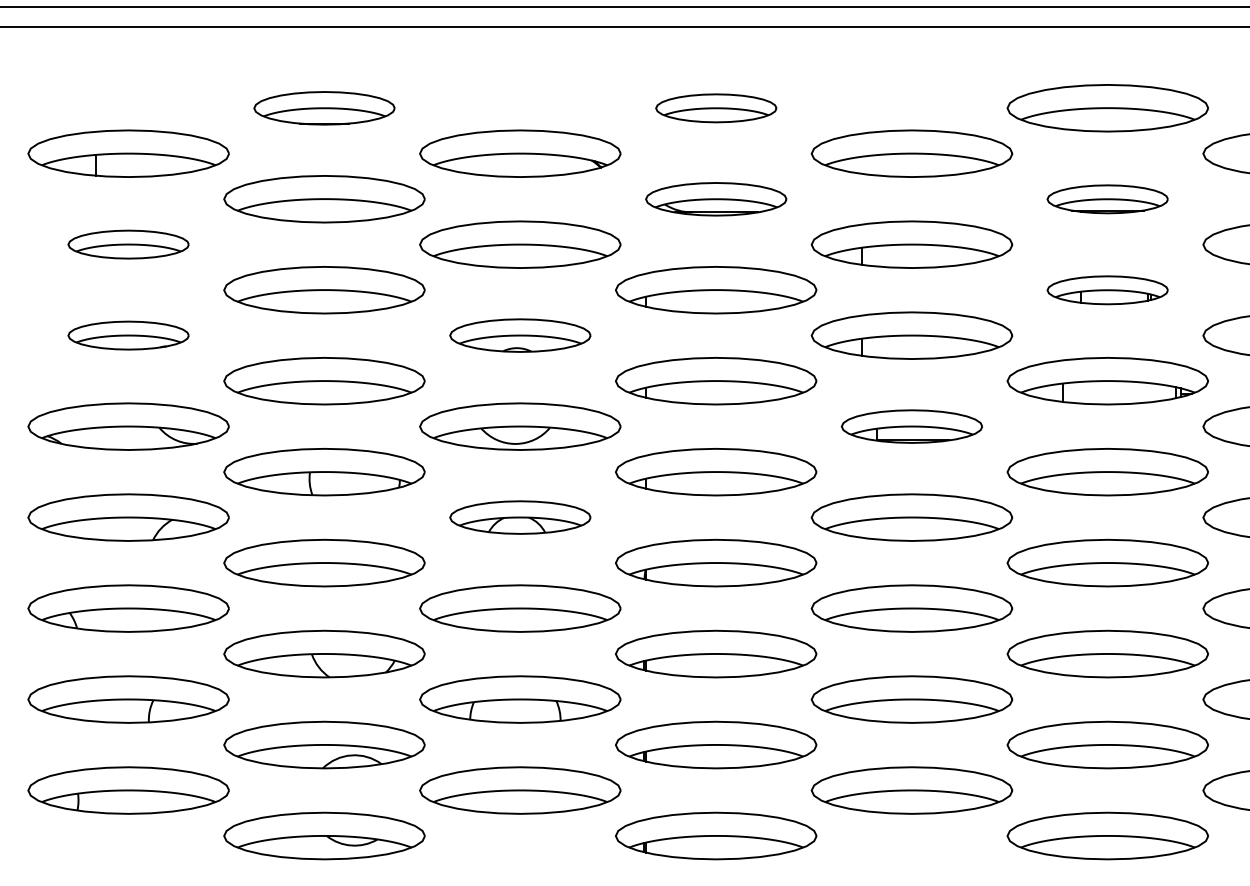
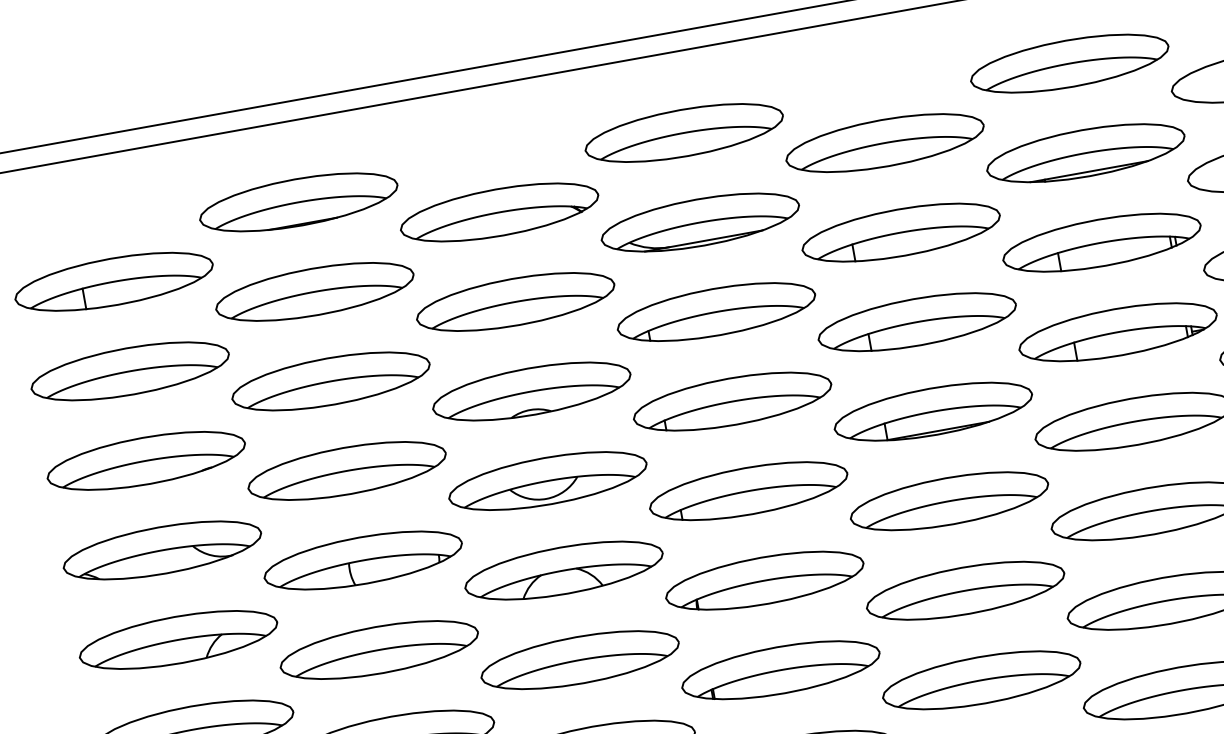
part: (324, 108) -> (298, 202), size x1.43
part: (716, 108) -> (684, 133), size x1.67
part: (716, 199) -> (700, 222), size x1.43
part: (1107, 199) -> (1085, 153), size x1.67
part: (128, 244) -> (130, 371), size x1.67
part: (1107, 290) -> (1101, 243), size x1.67
part: (128, 335) -> (146, 460), size x1.67
part: (520, 335) -> (531, 391), size x1.43
part: (911, 426) -> (932, 411), size x1.43
part: (520, 517) -> (564, 570), size x1.43

